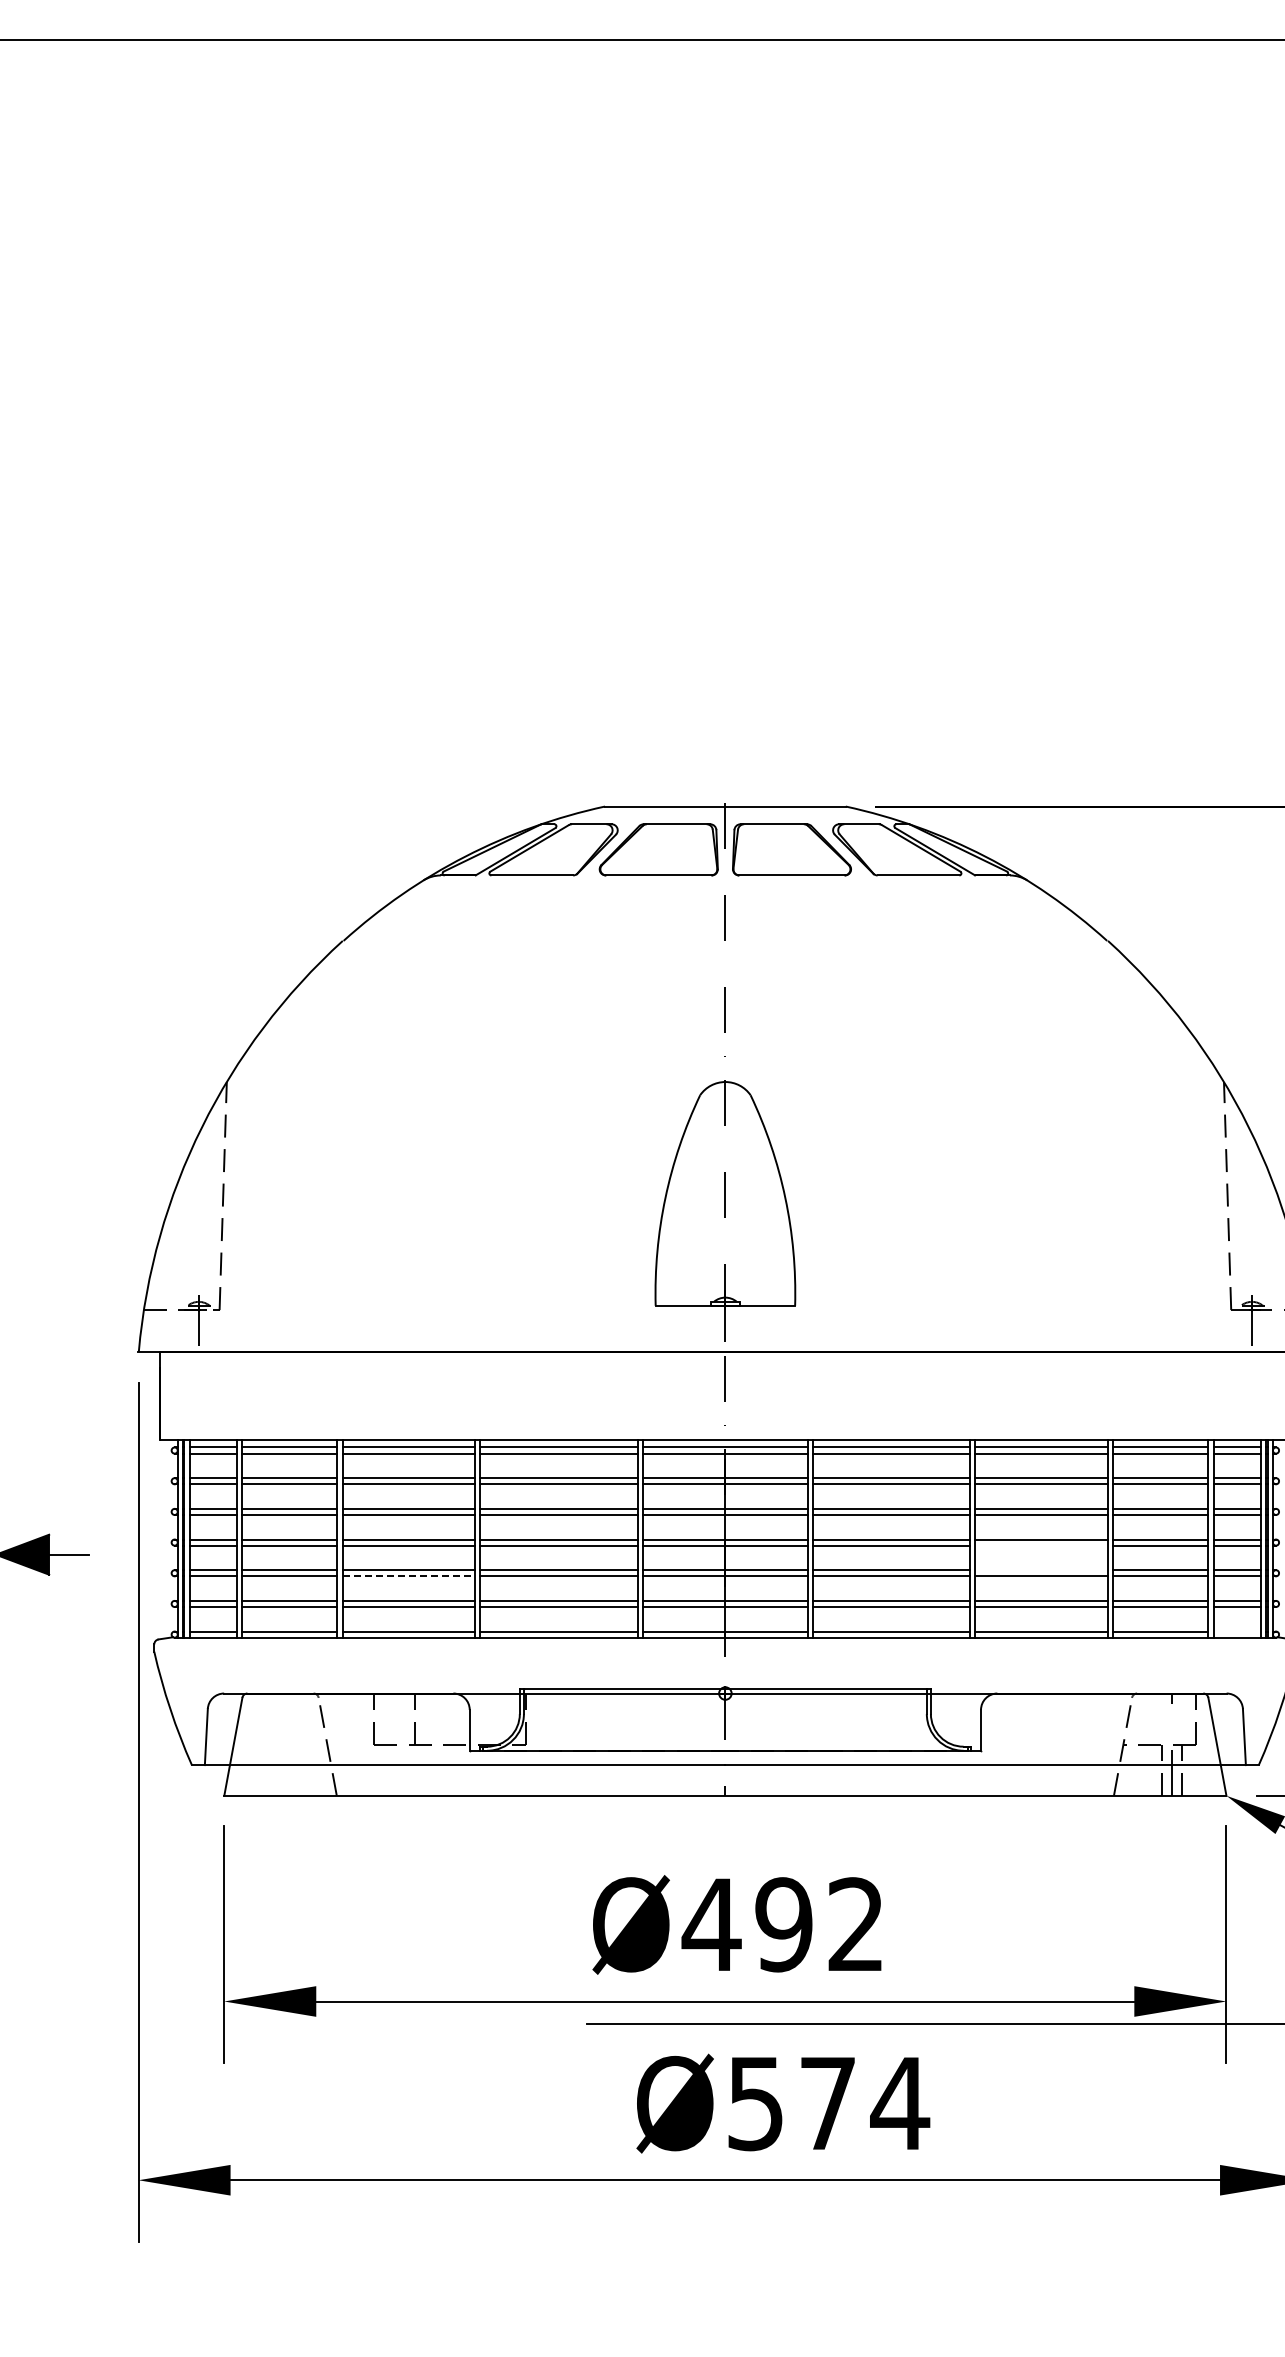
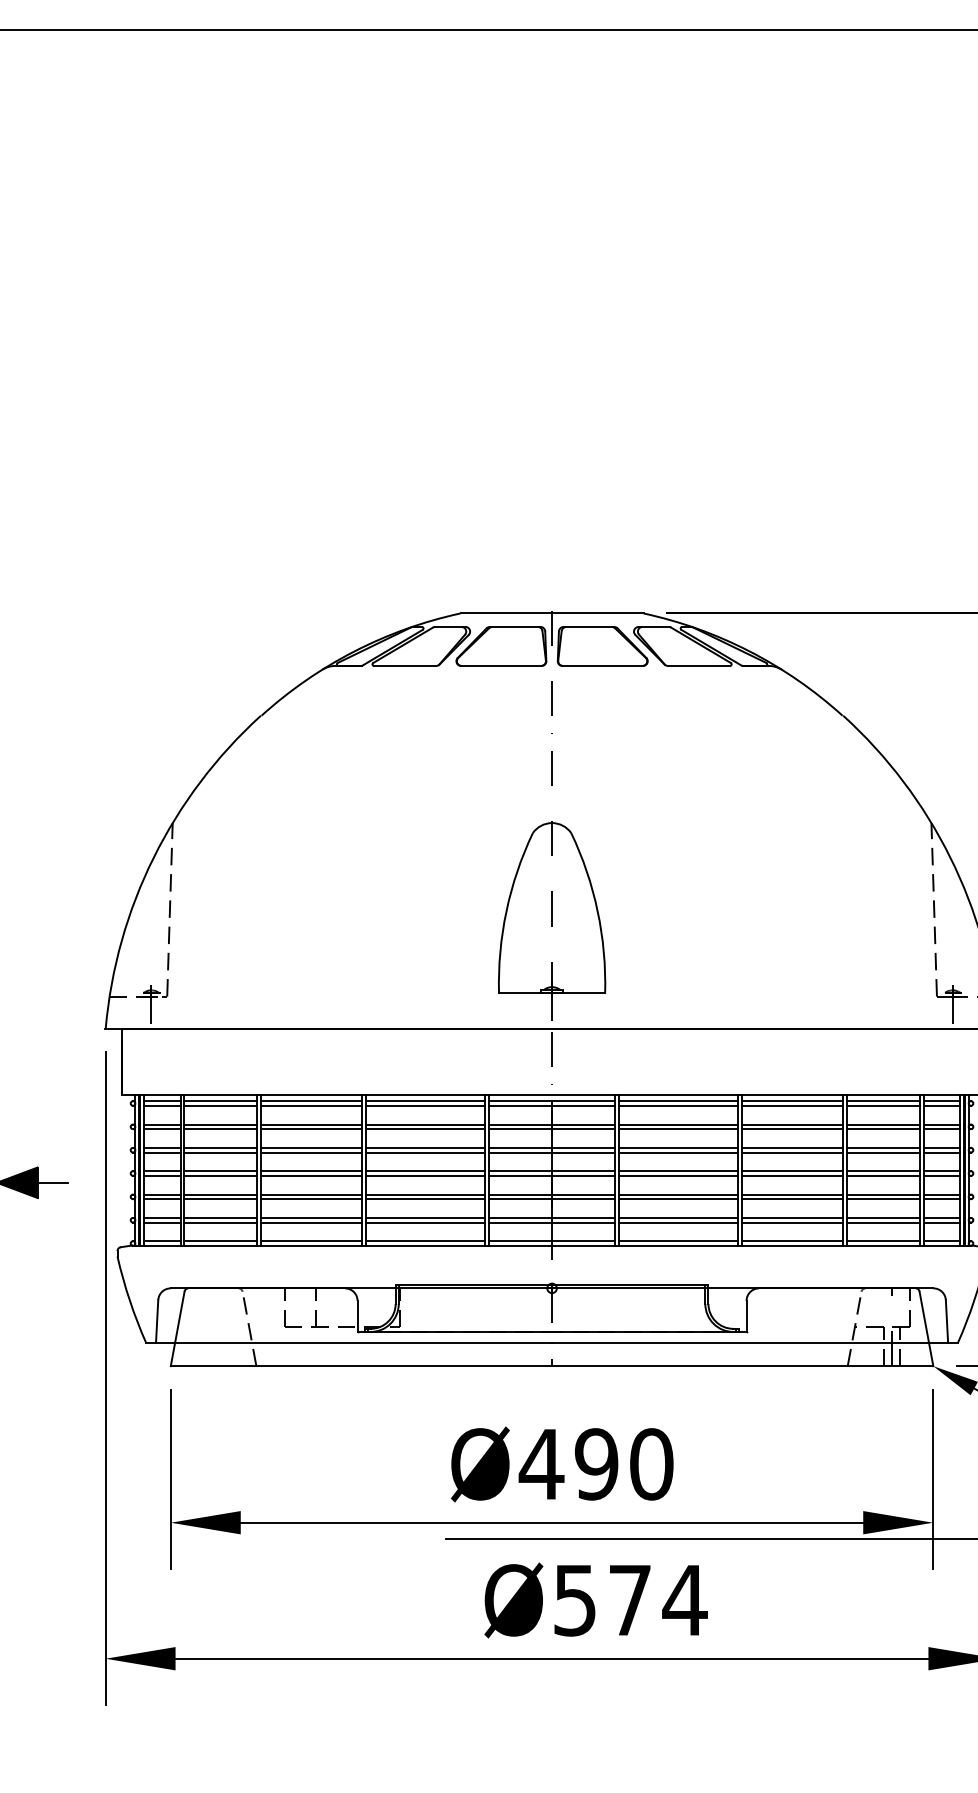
line: (1041, 1545) -> (792, 1175), added
line: (1041, 1570) -> (792, 1194), added
line: (409, 1576) -> (311, 1199), dashed -> solid
line: (1237, 1631) -> (941, 1241), added
text: (856, 1924) -> (651, 1464), Ø492 -> Ø490

